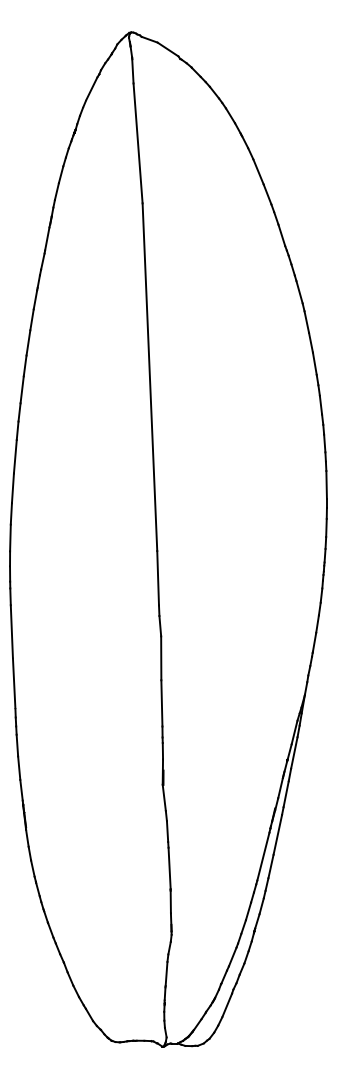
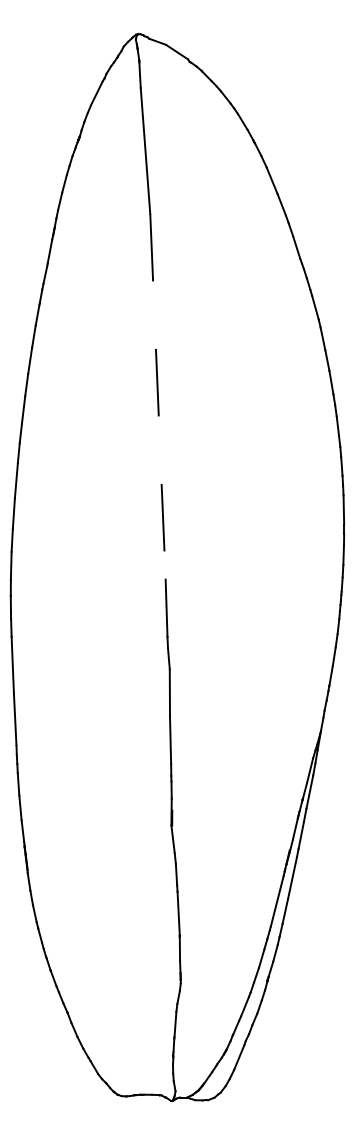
line: (149, 377) -> (157, 397), solid -> dashed

